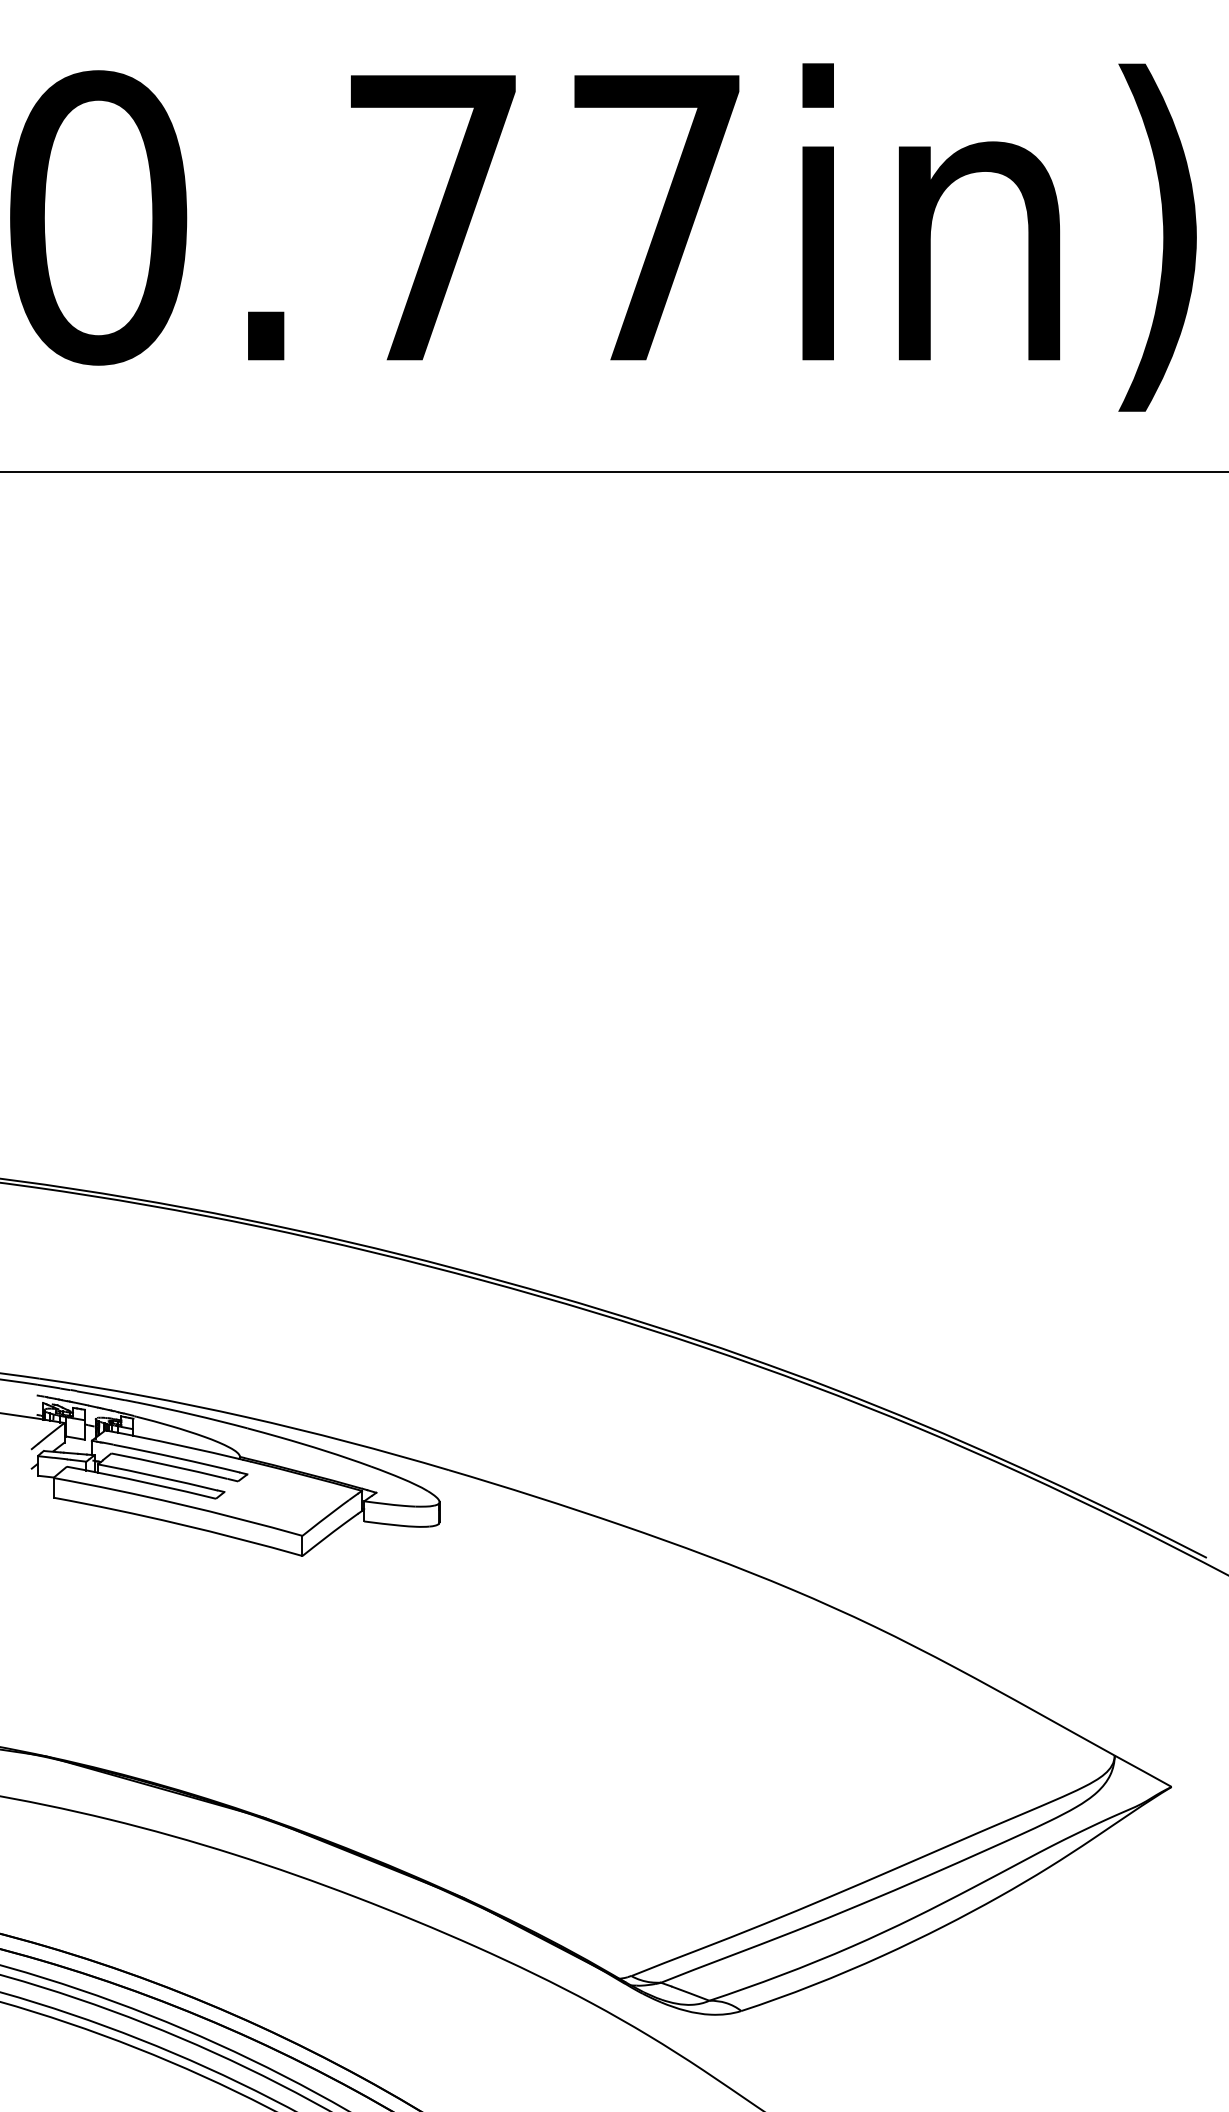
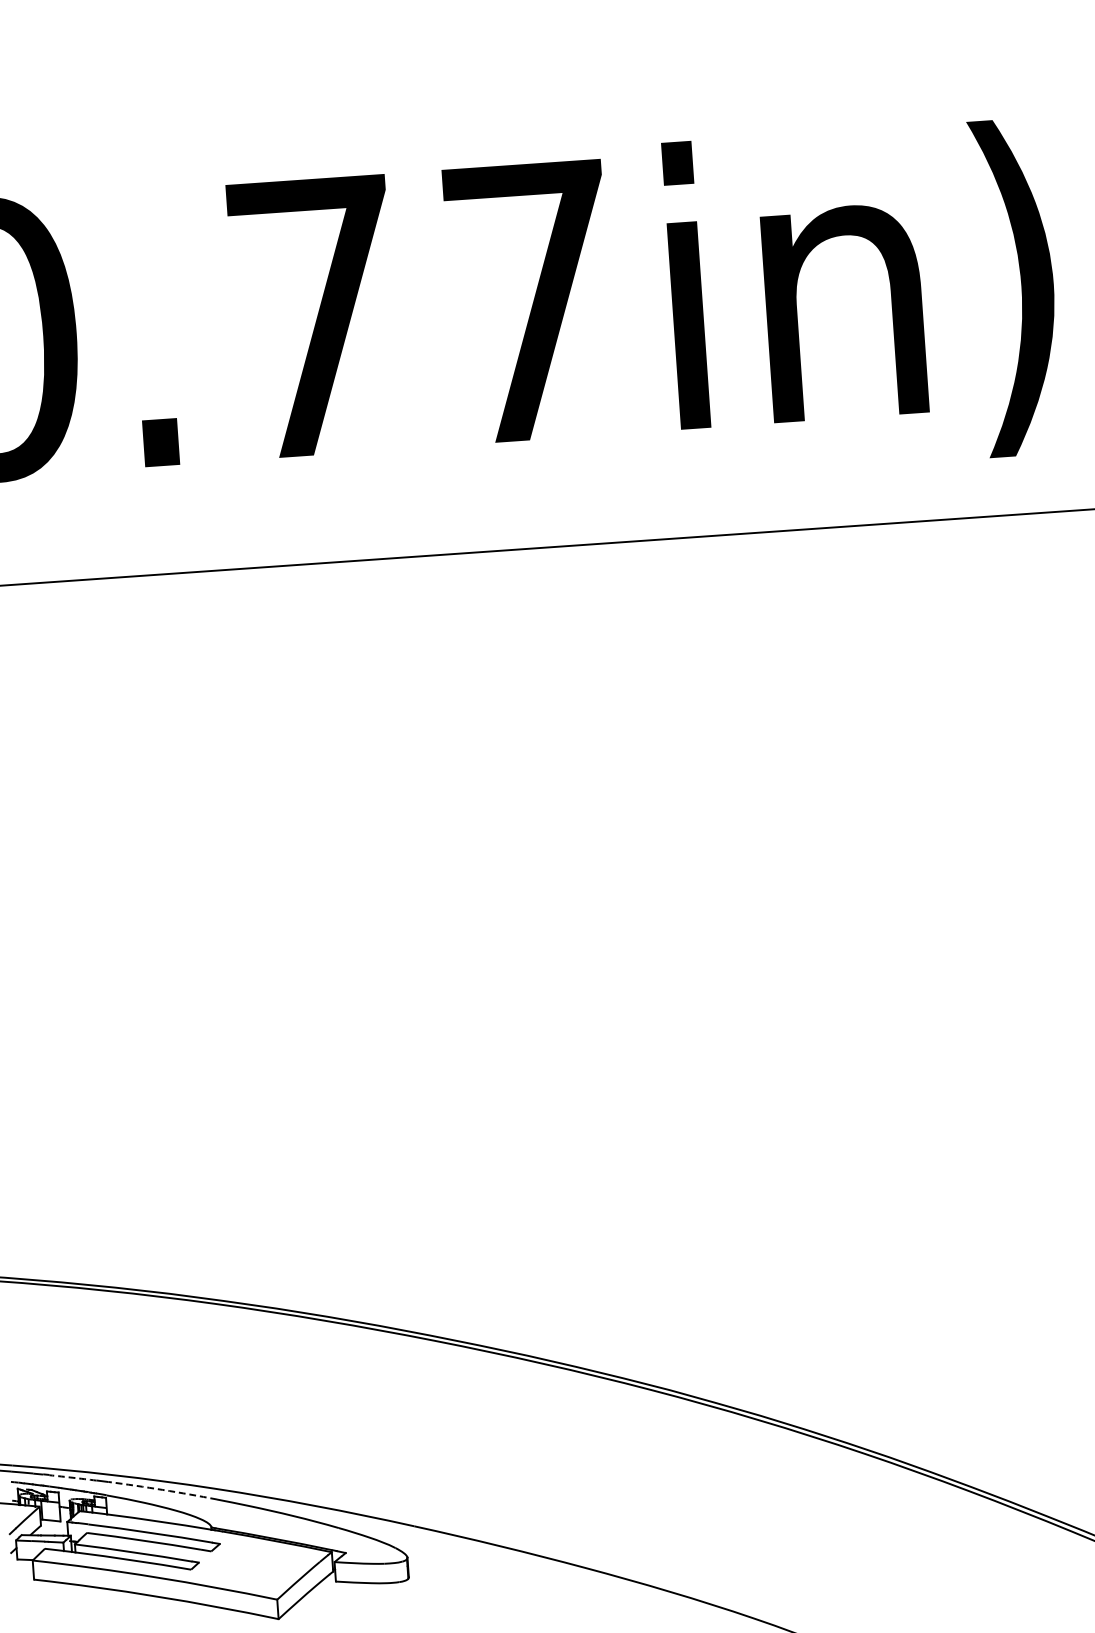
arc: (100, 1395) -> (72, 1477), solid -> dashed
arc: (192, 1414) -> (162, 1489), solid -> dashed

